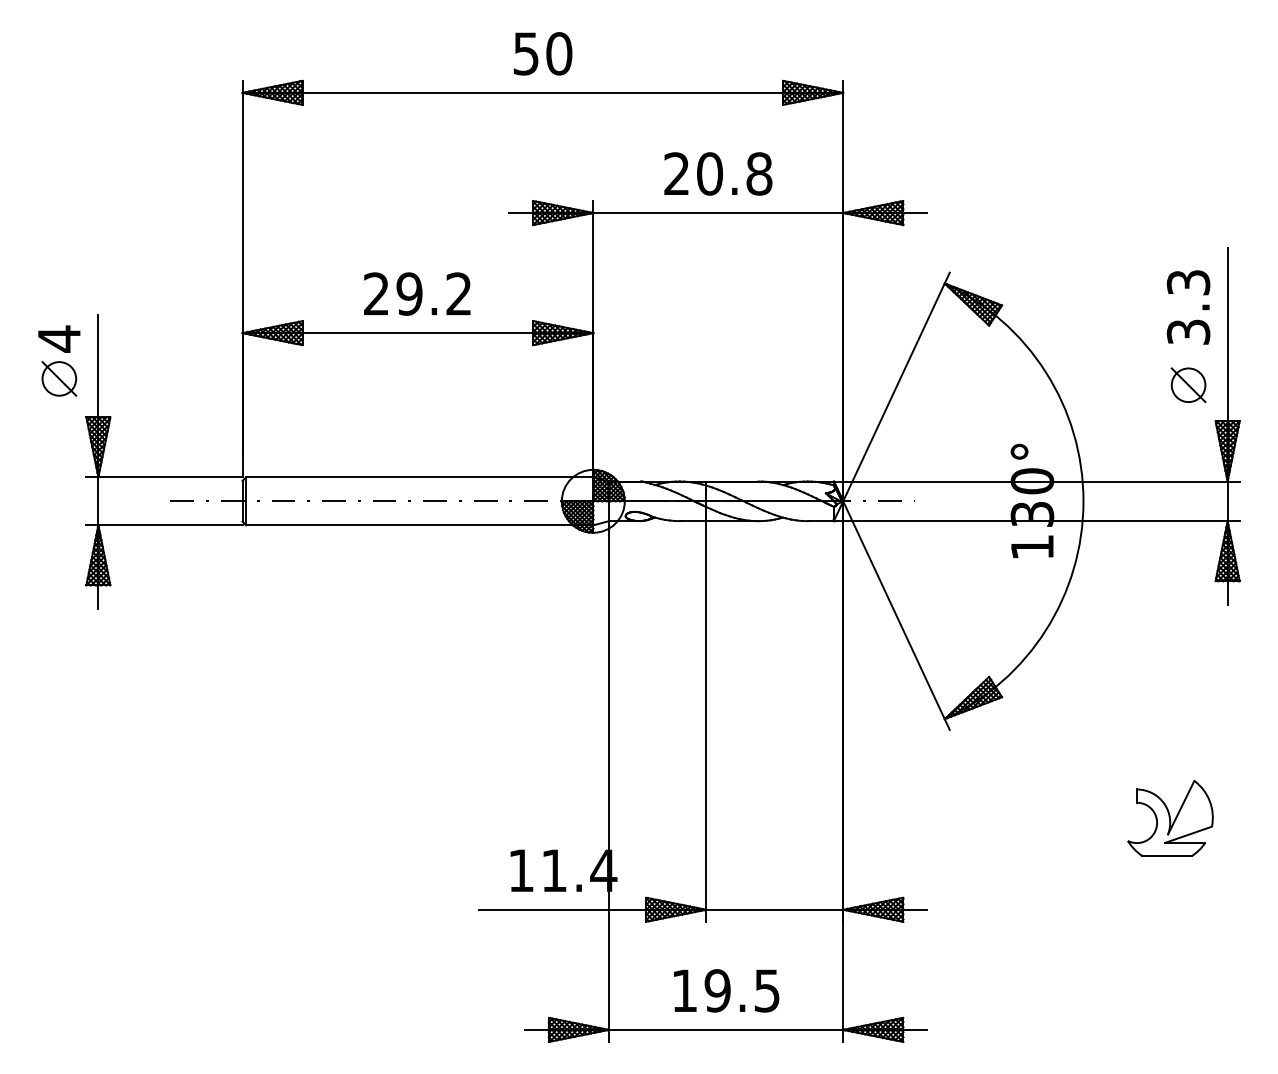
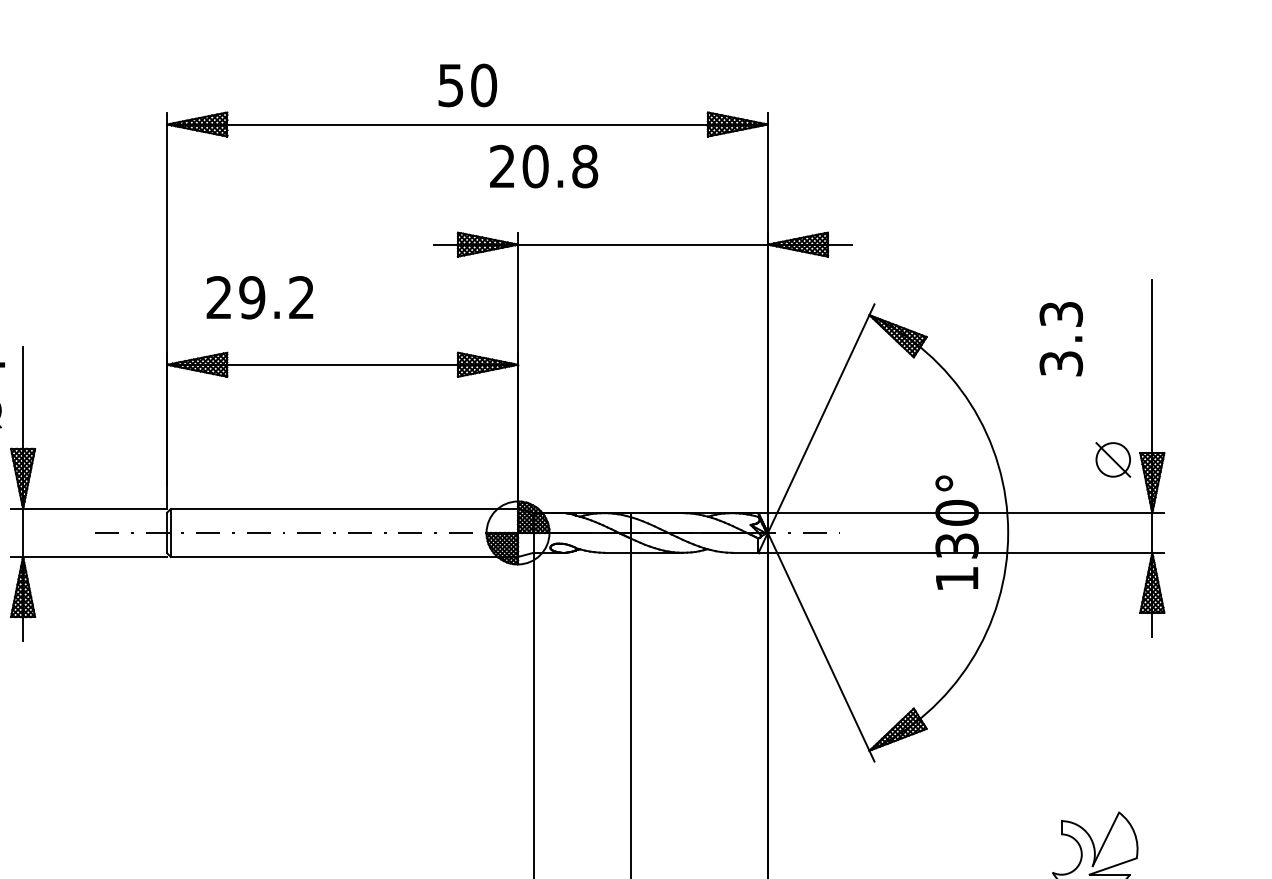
text: (718, 173) -> (544, 166), moved
text: (417, 293) -> (260, 297), moved
text: (1188, 307) -> (1061, 339), moved
part: (1188, 385) -> (1113, 460), moved

